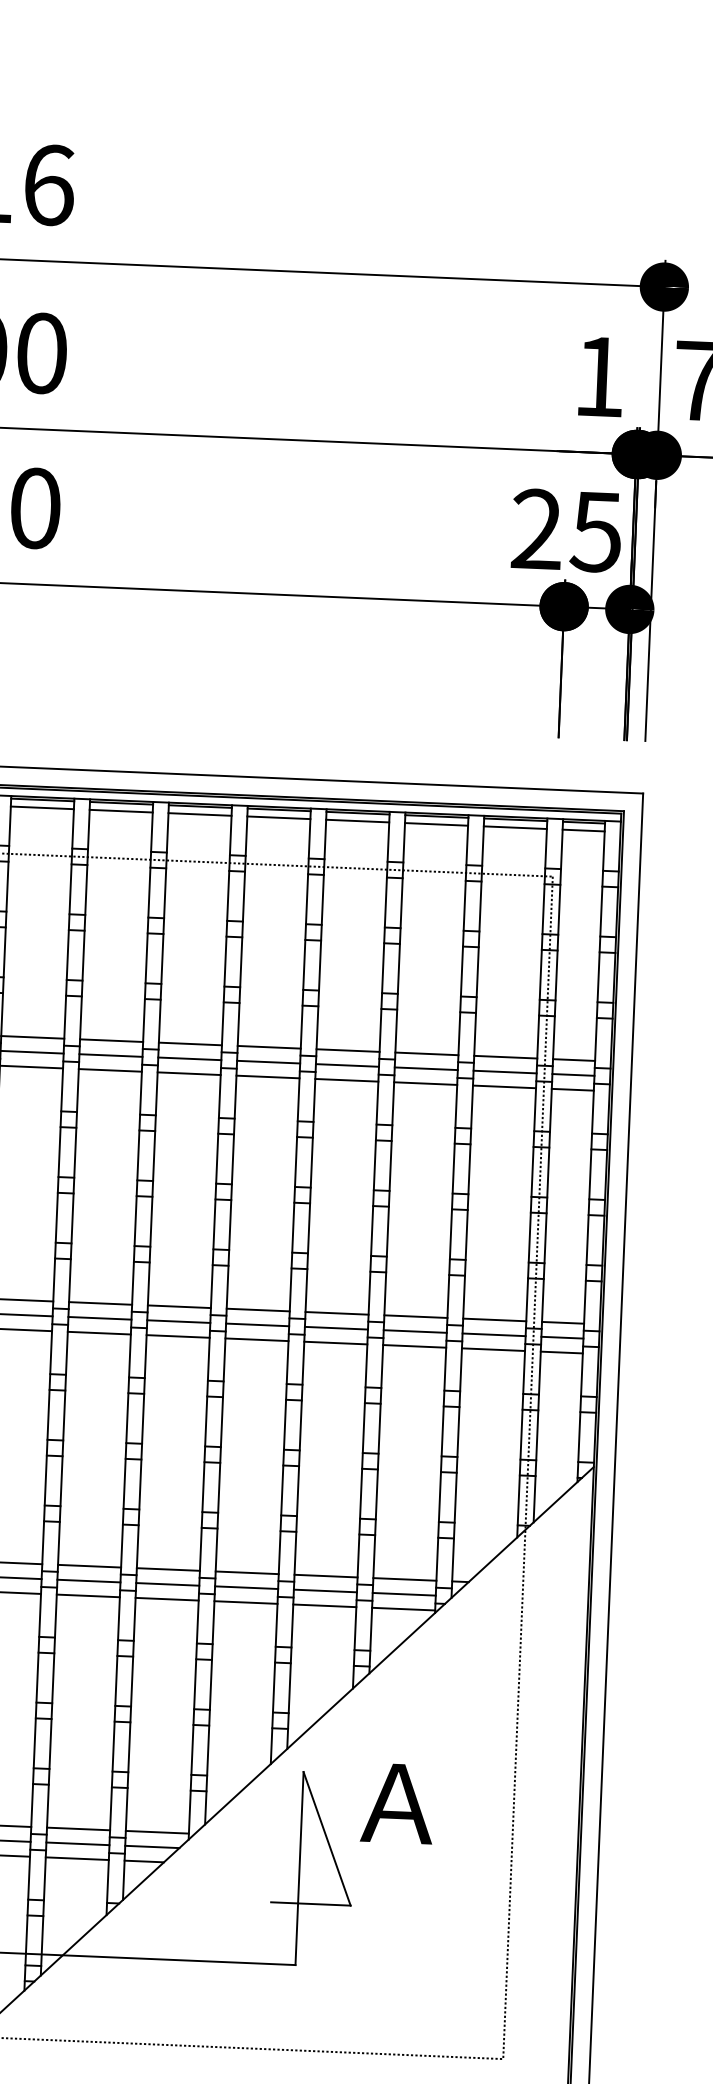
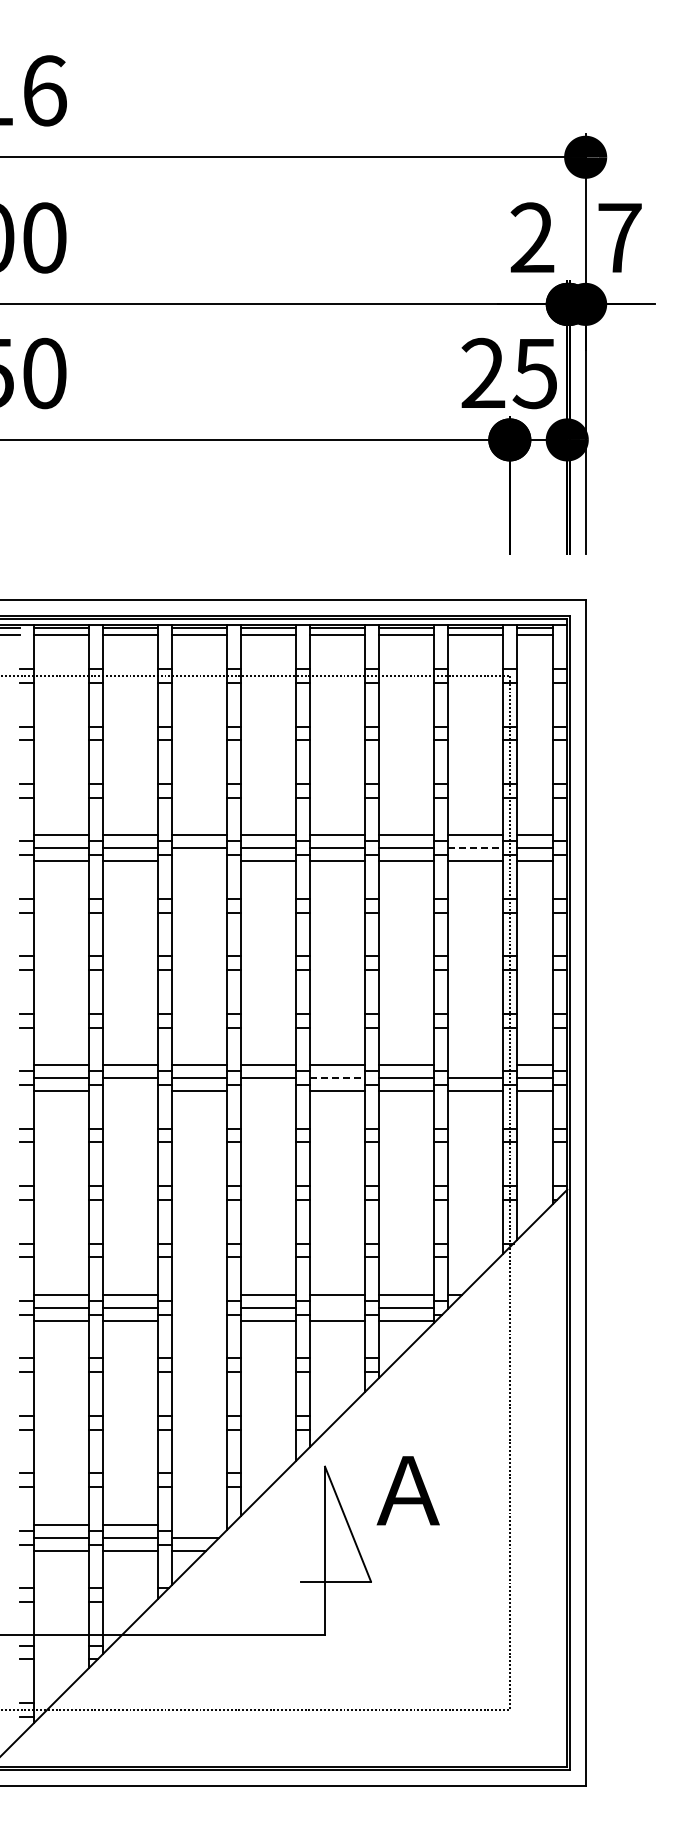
text: (599, 376) -> (532, 237), 1 -> 2
line: (505, 1072) -> (475, 848), solid -> dashed
line: (189, 1073) -> (199, 861), removed
line: (493, 1320) -> (474, 1065), removed
line: (336, 1328) -> (337, 1078), solid -> dashed
line: (99, 1333) -> (130, 1091), removed
line: (256, 1340) -> (268, 1091), removed
line: (168, 1569) -> (199, 1294), removed
line: (167, 1583) -> (199, 1307), removed
line: (325, 1590) -> (337, 1307), removed
line: (167, 1598) -> (199, 1320), removed
line: (157, 1832) -> (199, 1524), removed

